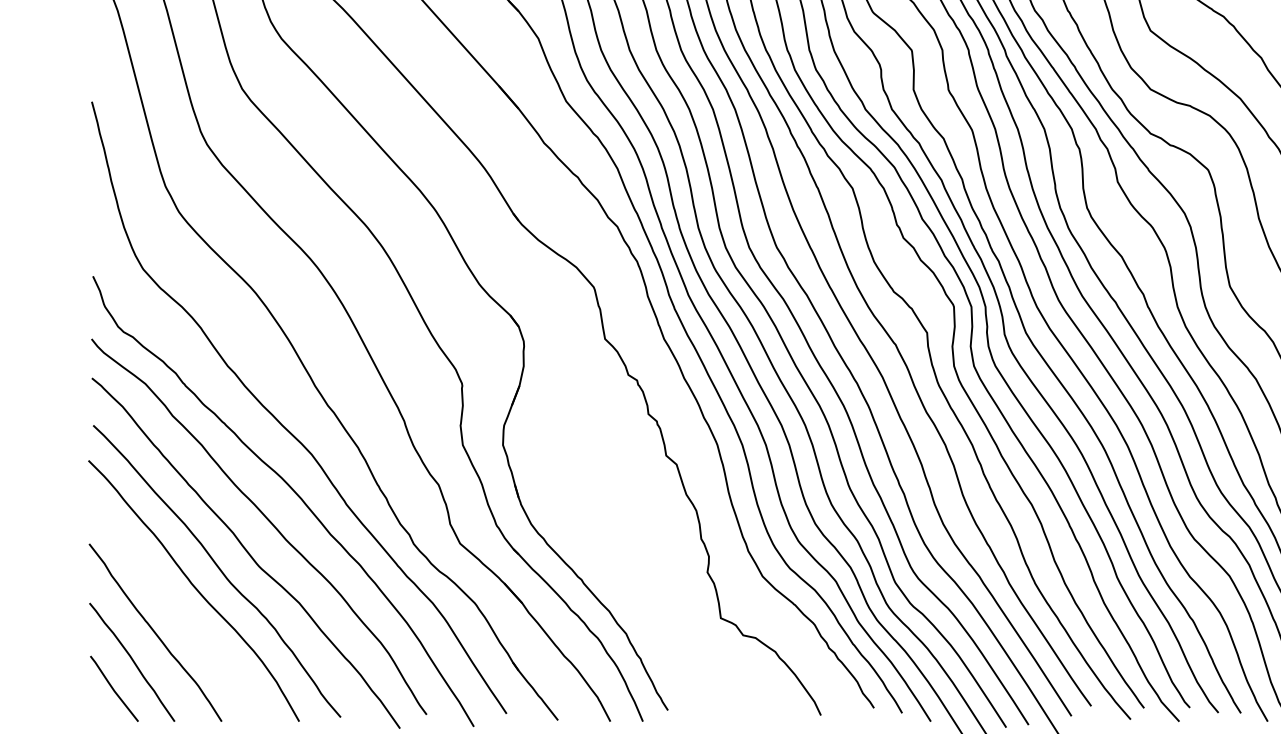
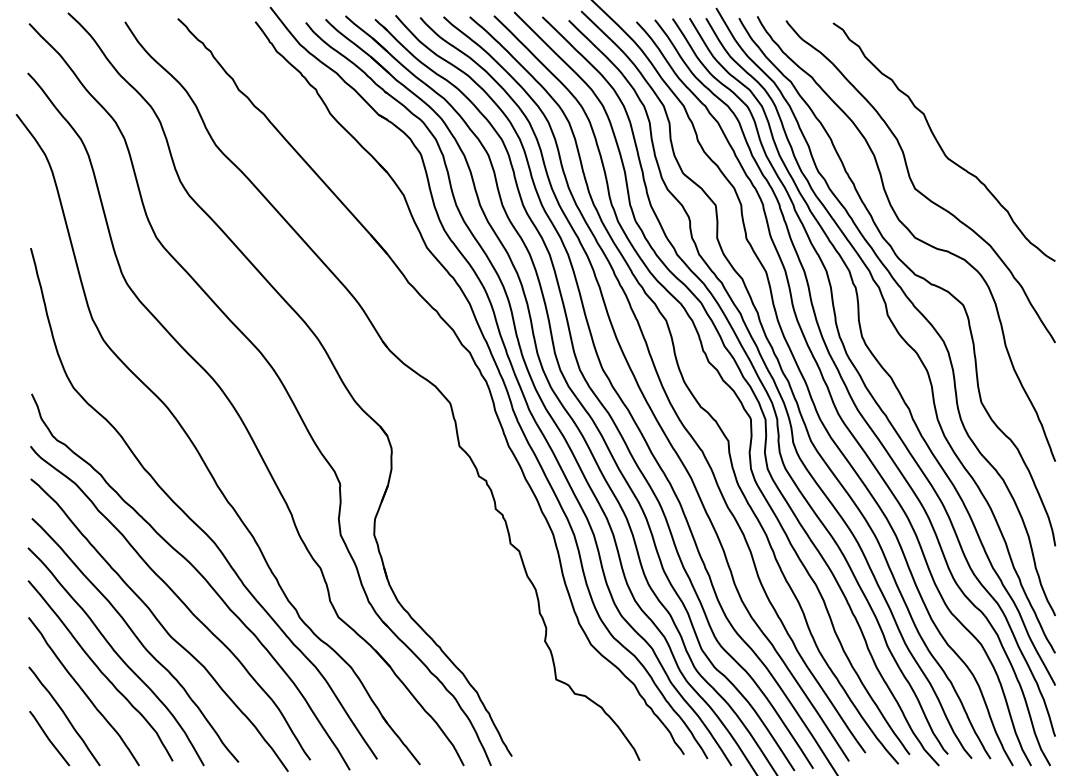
curve: (175, 607) -> (100, 670), added

